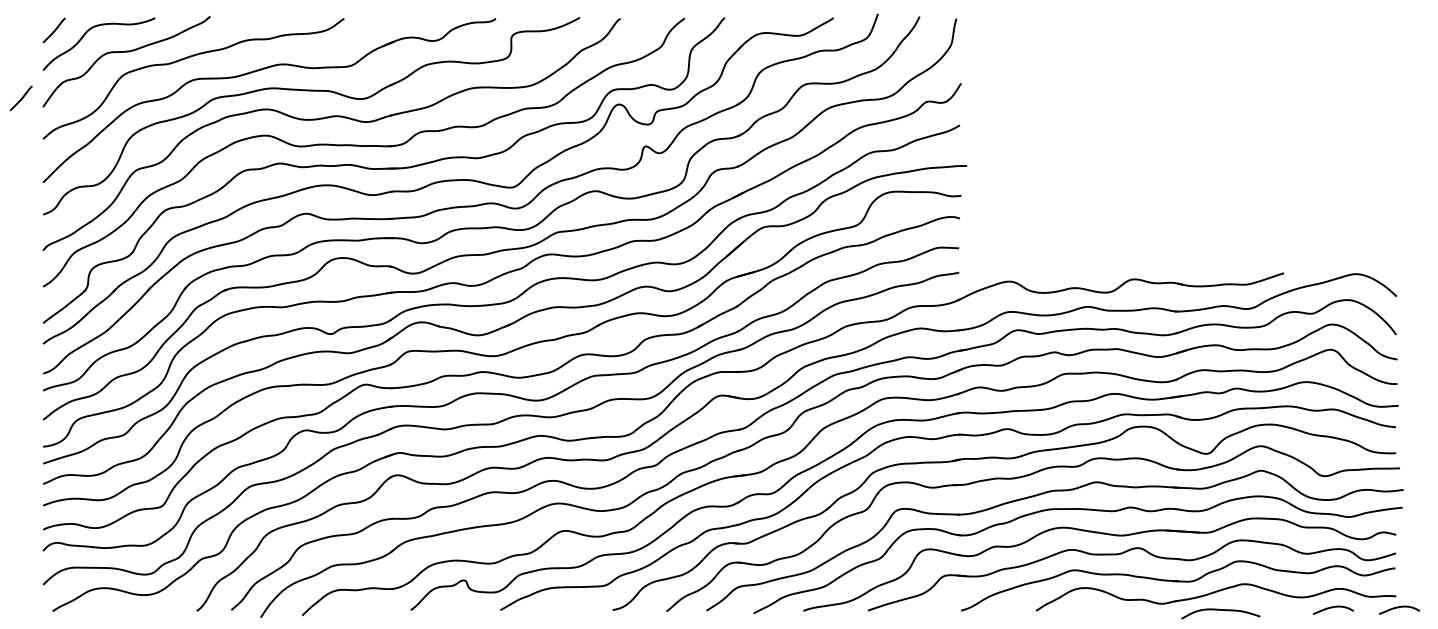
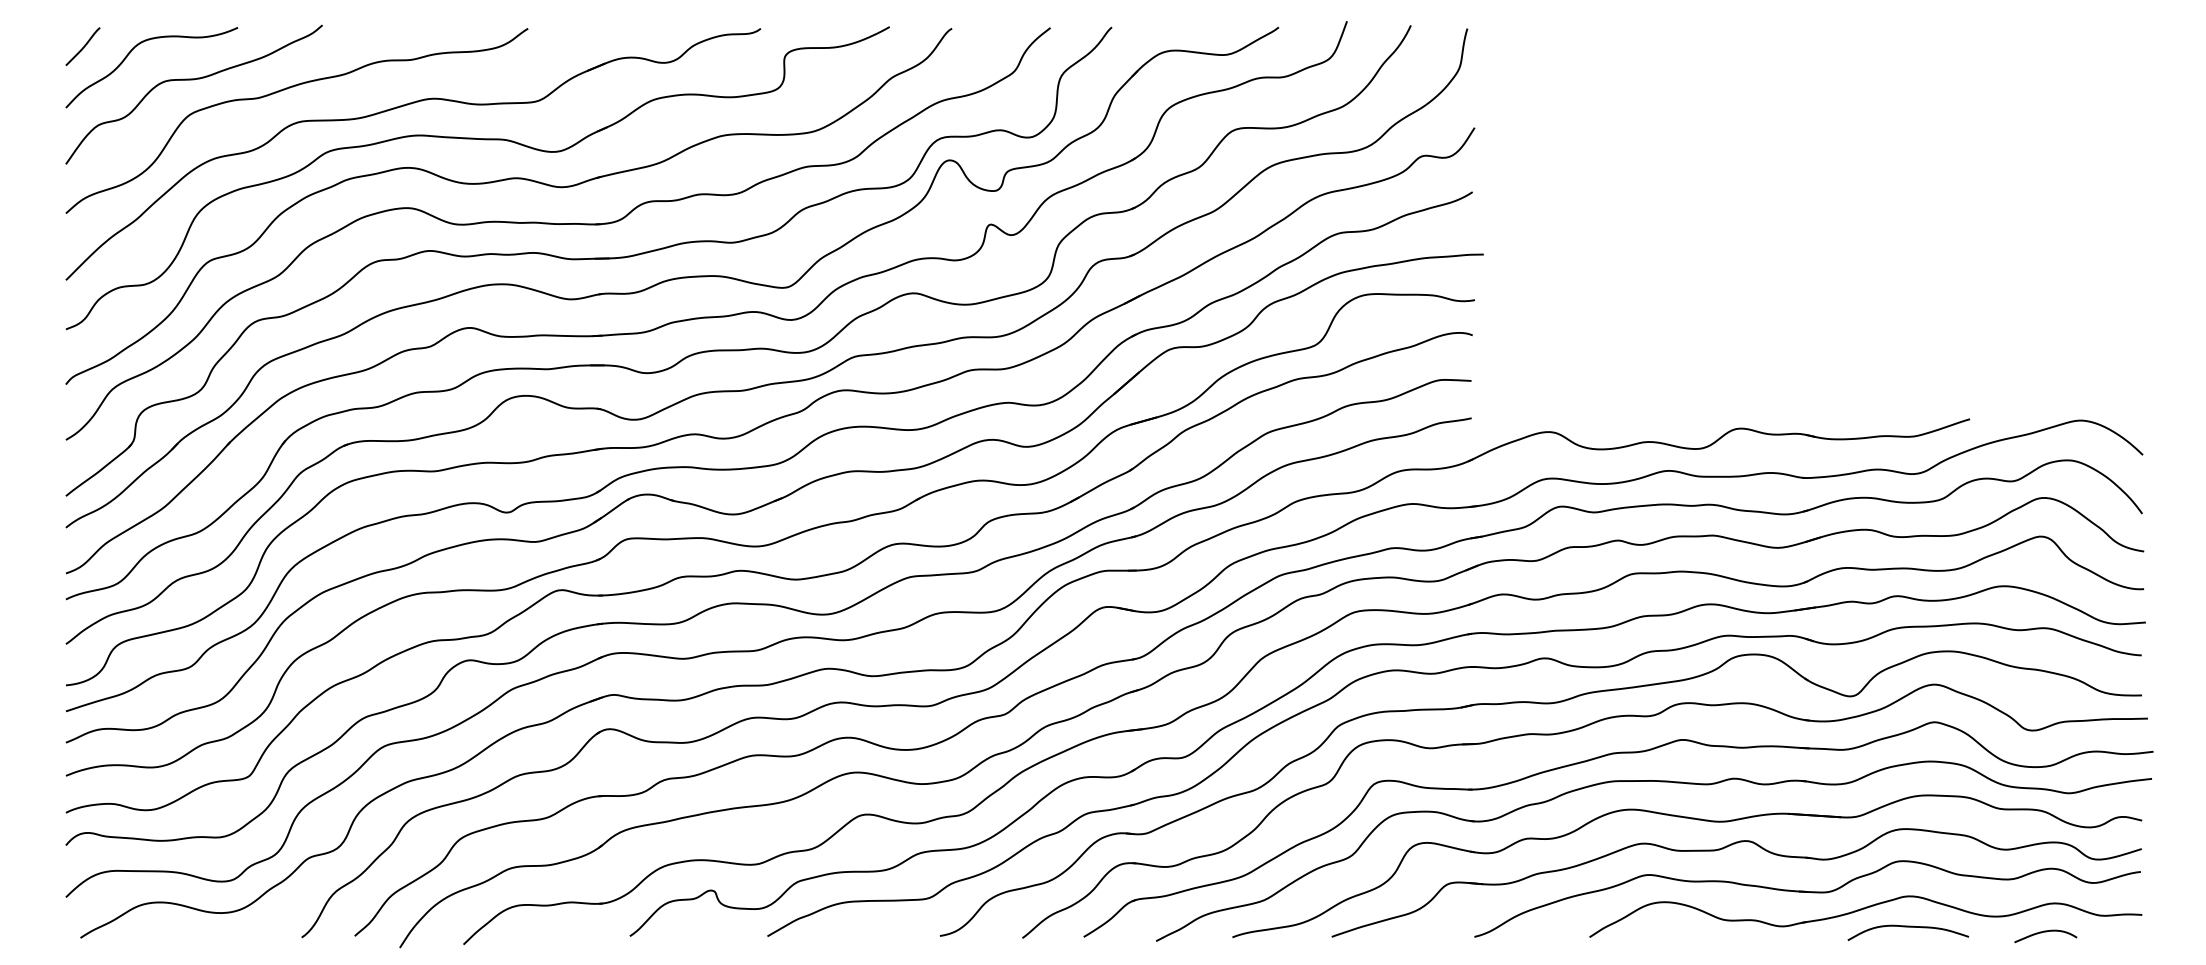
line: (20, 98) -> (31, 151), removed
curve: (1398, 608) -> (2145, 933), removed
curve: (1220, 610) -> (1907, 927), moved

